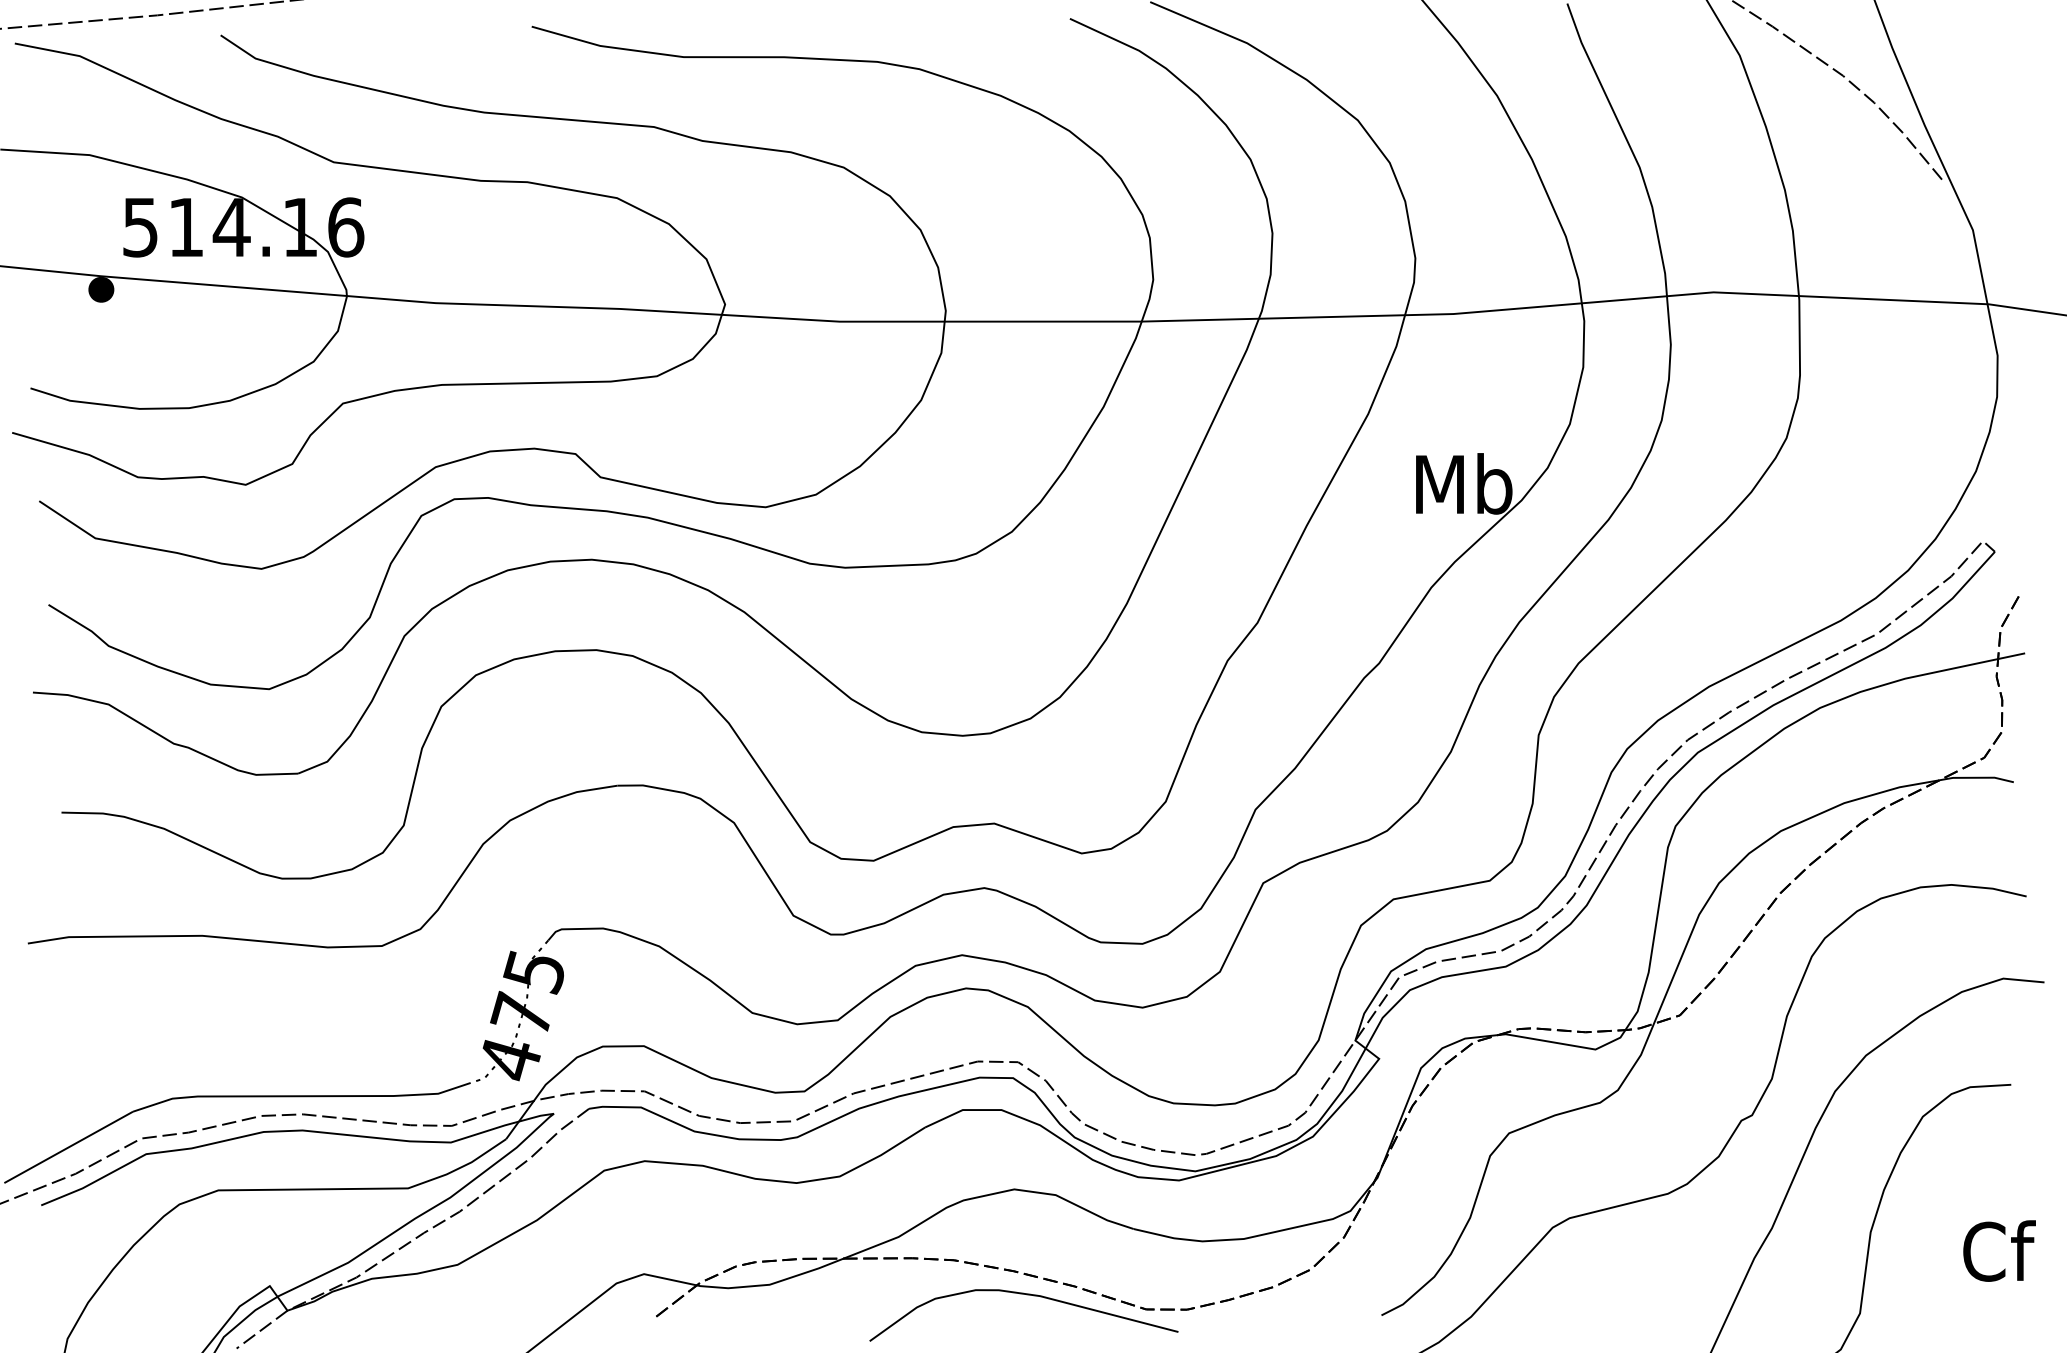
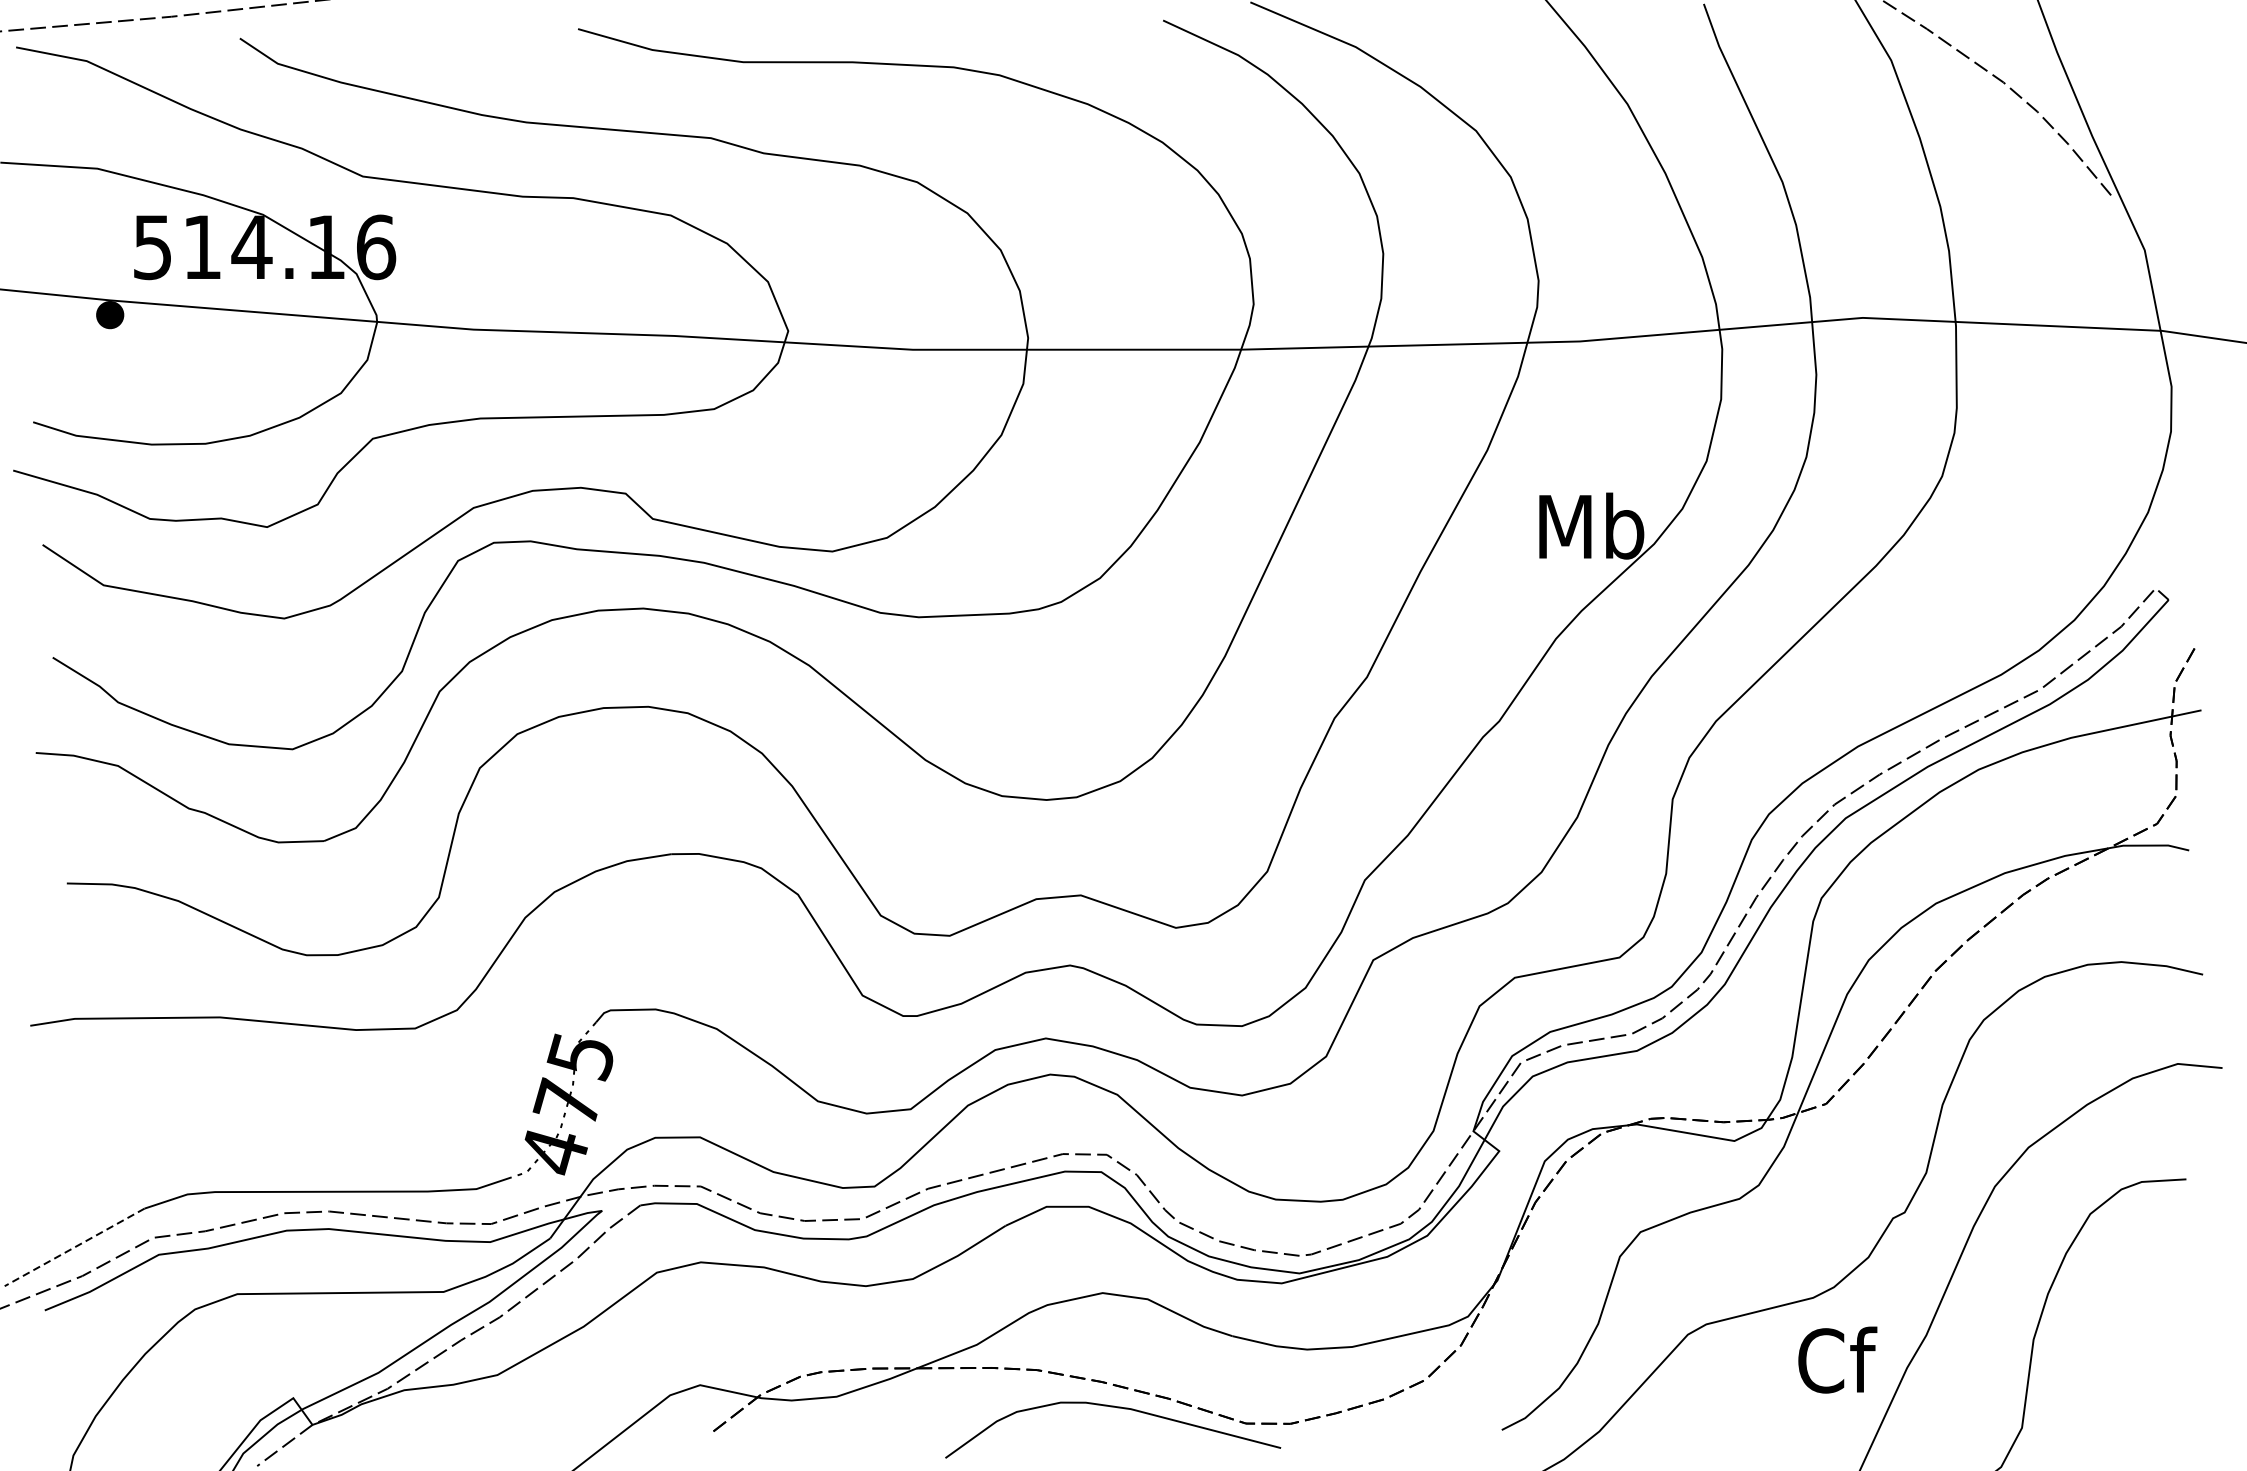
line: (68, 1147) -> (74, 1247), solid -> dashed
text: (1999, 1250) -> (1837, 1359), moved

